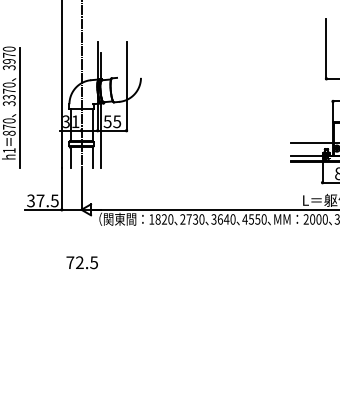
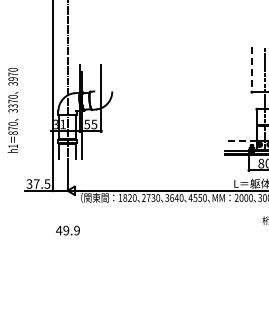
line: (325, 48) -> (251, 69), solid -> dashed
line: (20, 107) -> (21, 113), removed
line: (312, 143) -> (241, 140), solid -> dashed
text: (81, 262) -> (67, 230), 72.5 -> 49.9

